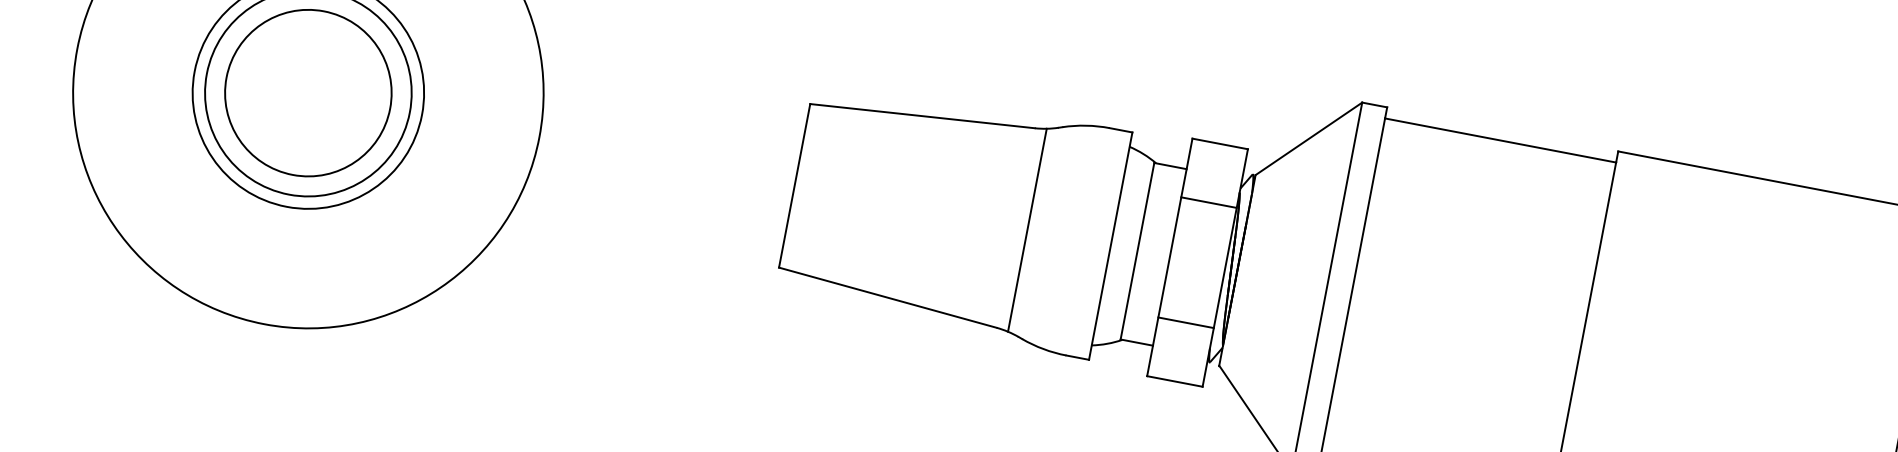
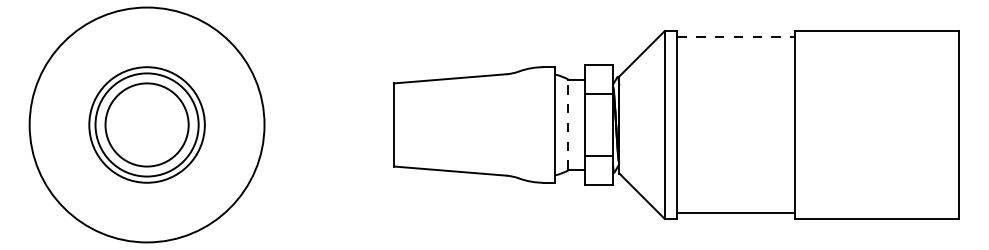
line: (1501, 140) -> (736, 36), solid -> dashed
line: (1027, 229) -> (512, 124), removed
line: (1137, 250) -> (568, 124), solid -> dashed

